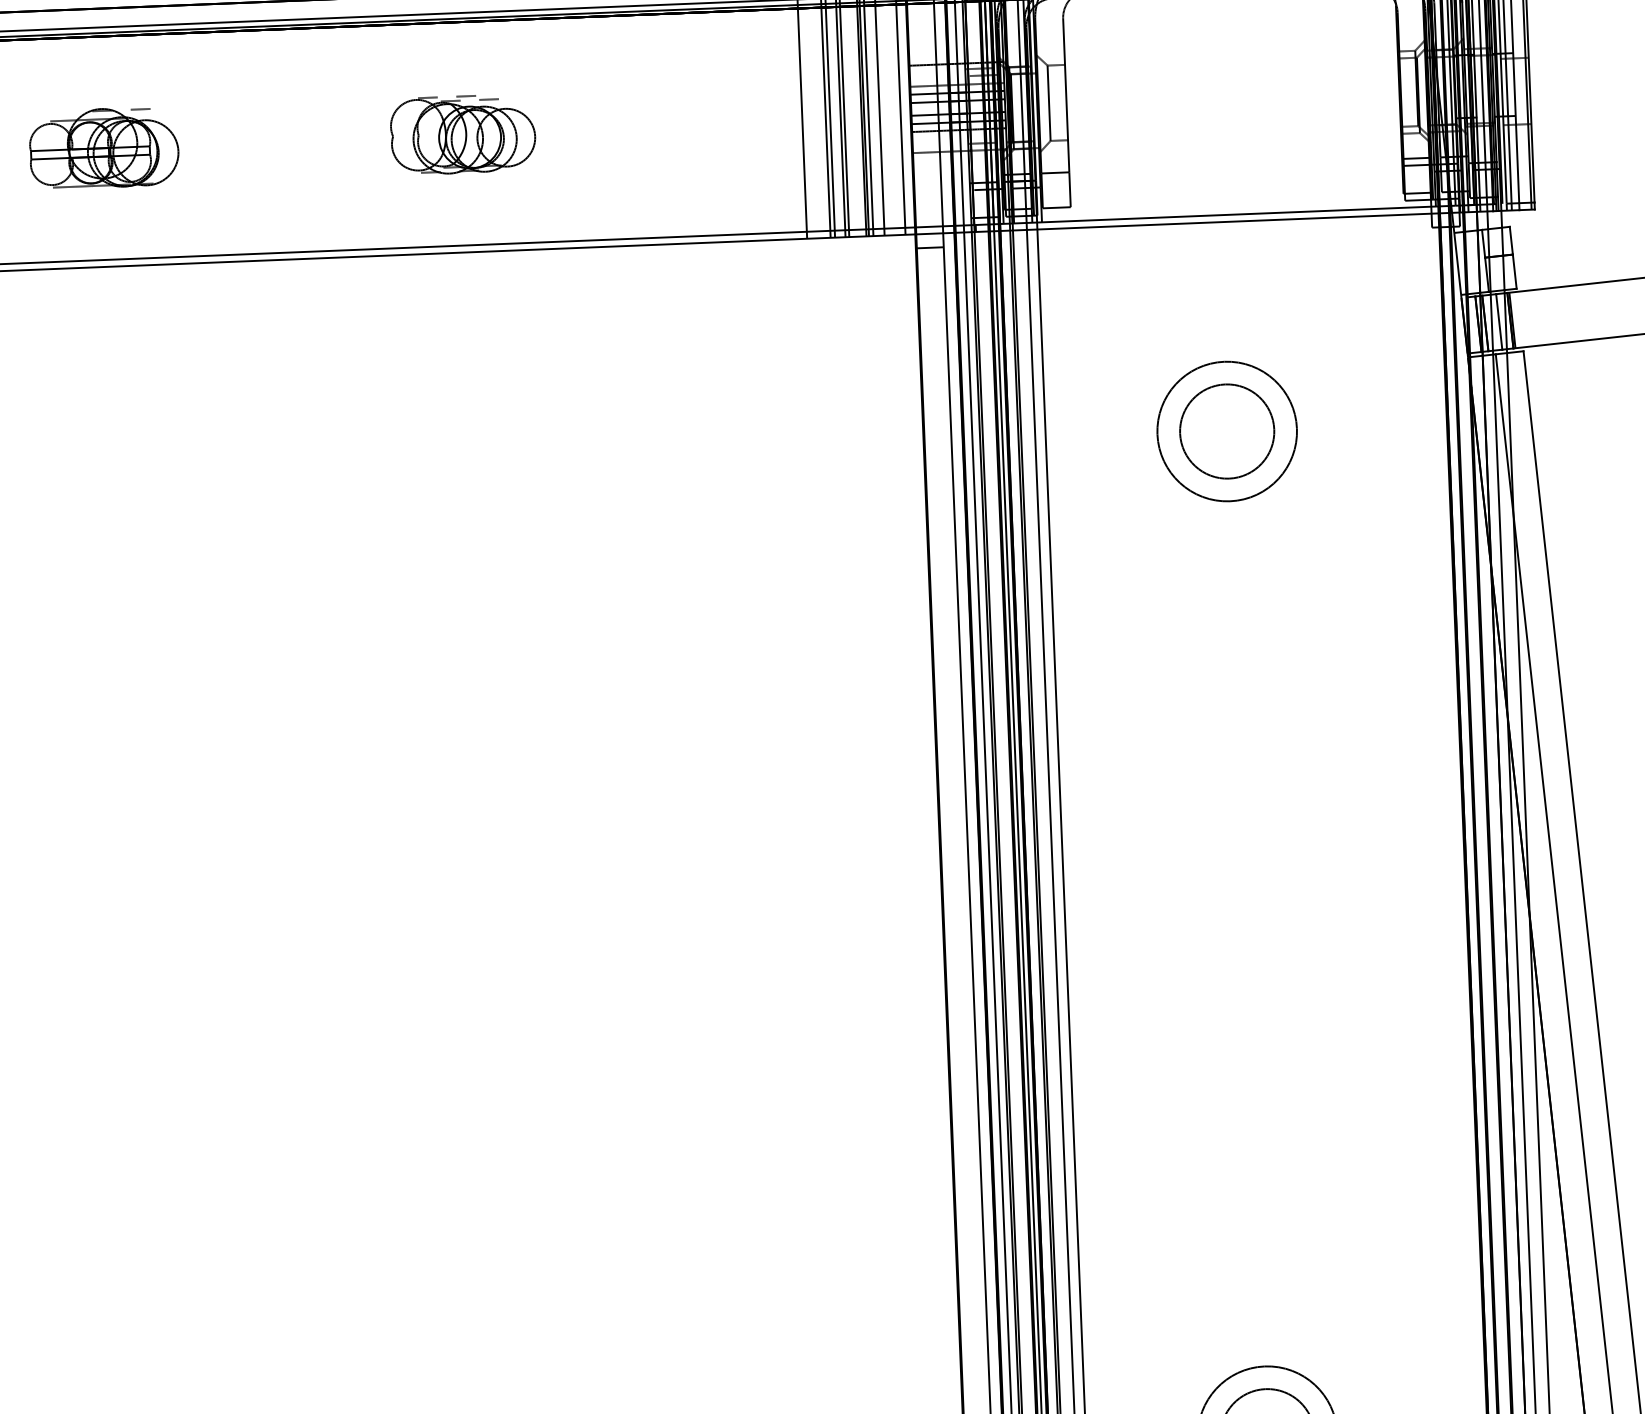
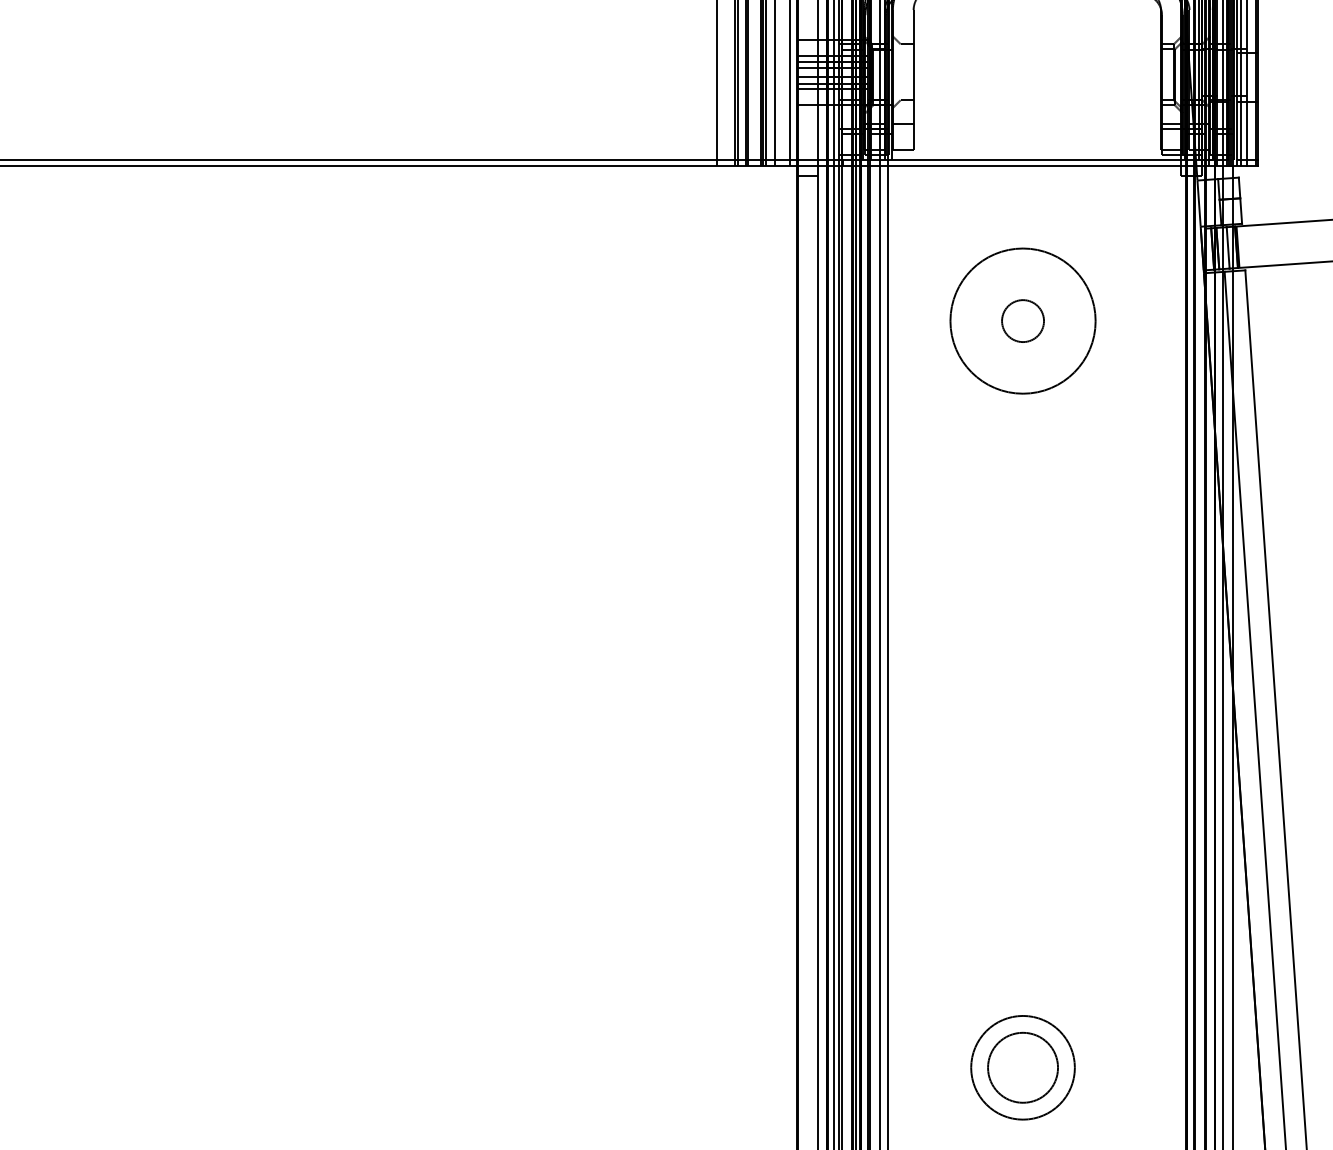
line: (1048, 103) -> (900, 72), removed
part: (462, 135) -> (464, 78), removed
part: (104, 148) -> (198, 77), removed
circle: (1226, 430) -> (1022, 320), size x1.4
circle: (1227, 432) -> (1023, 321), size x0.6

